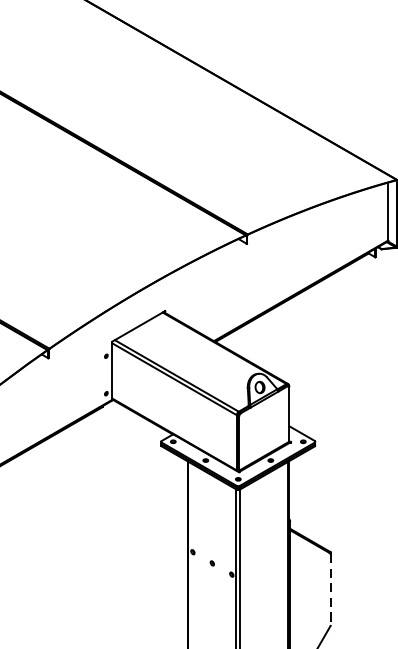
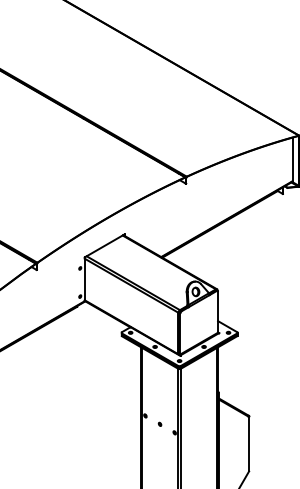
line: (331, 590) -> (249, 444), dashed -> solid

